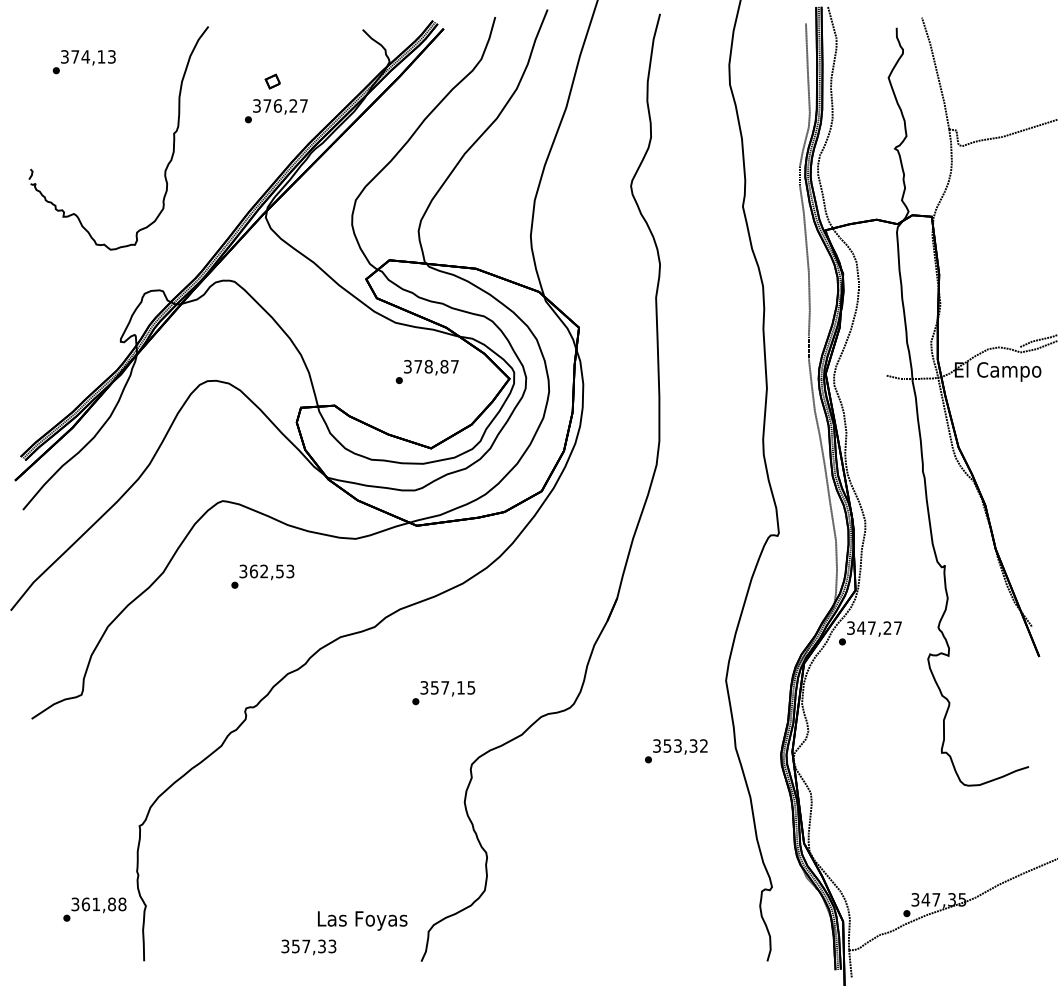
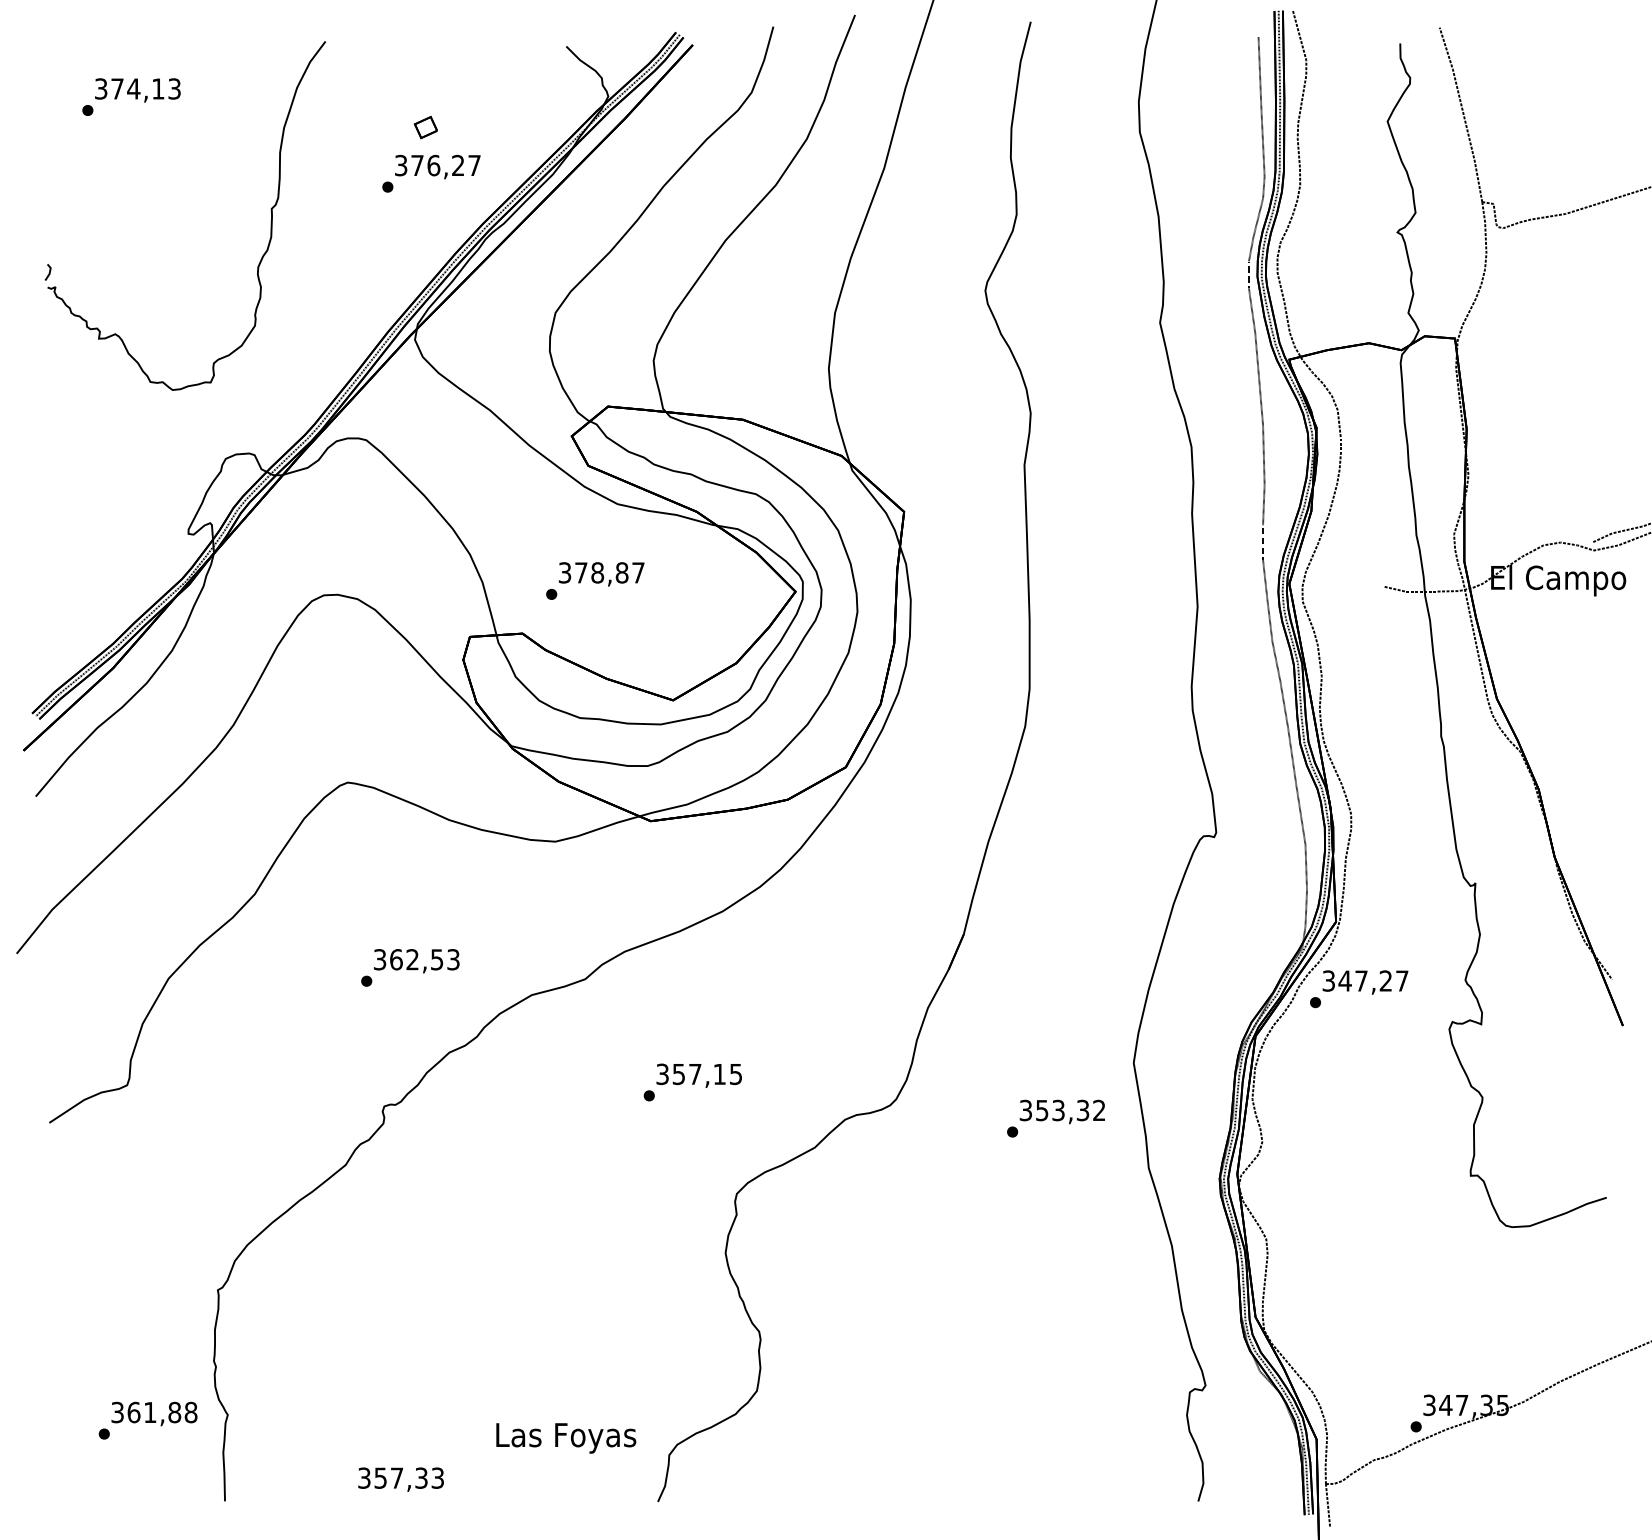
text: (426, 372) -> (594, 581), moved
text: (262, 576) -> (409, 967), moved
text: (676, 751) -> (1056, 1119), moved
text: (308, 947) -> (400, 1479), moved

